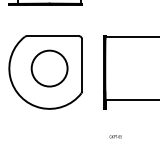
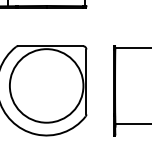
circle: (49, 68) -> (46, 85), size x1.67

